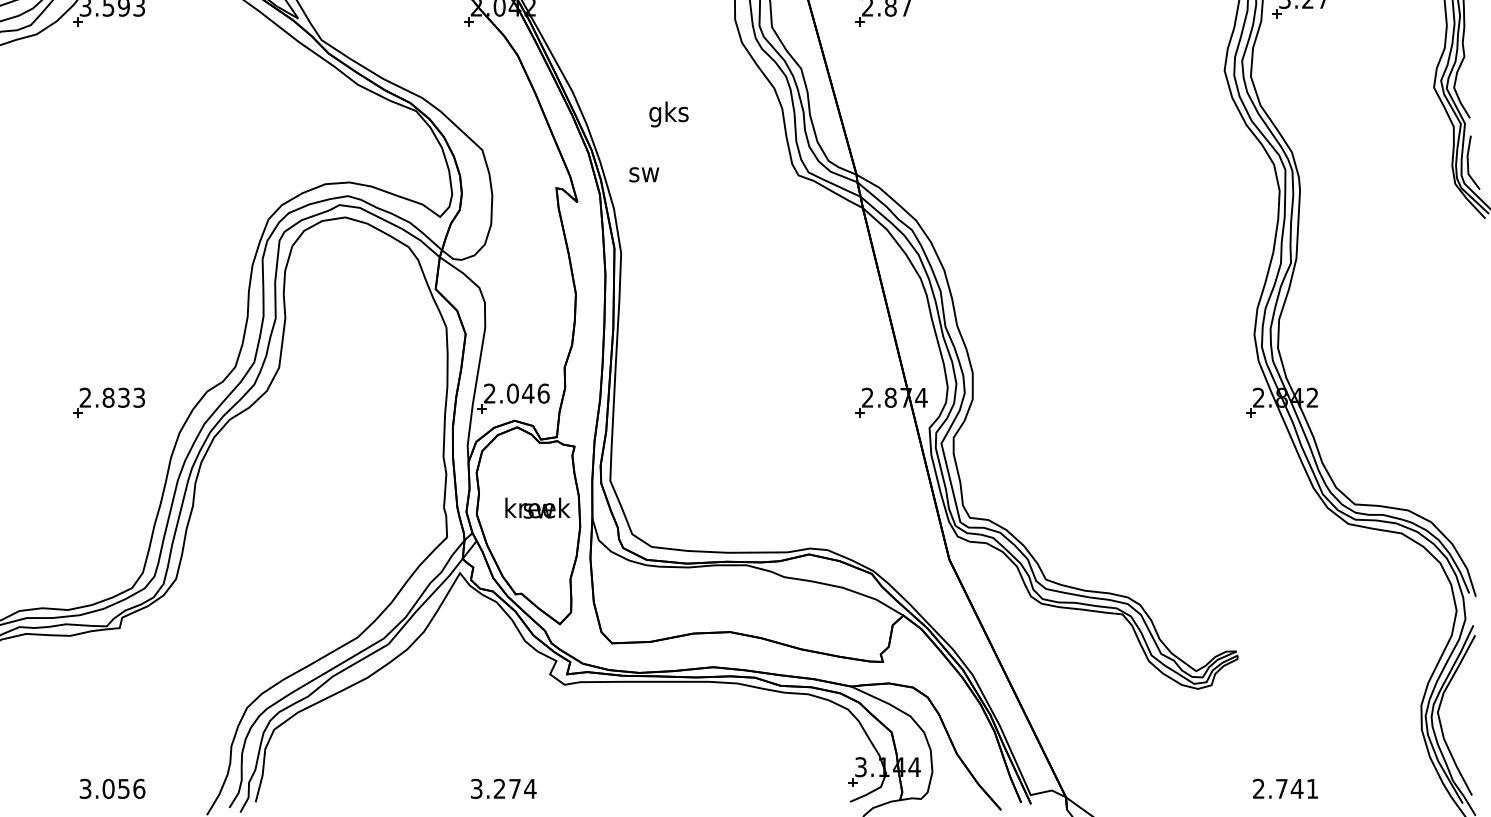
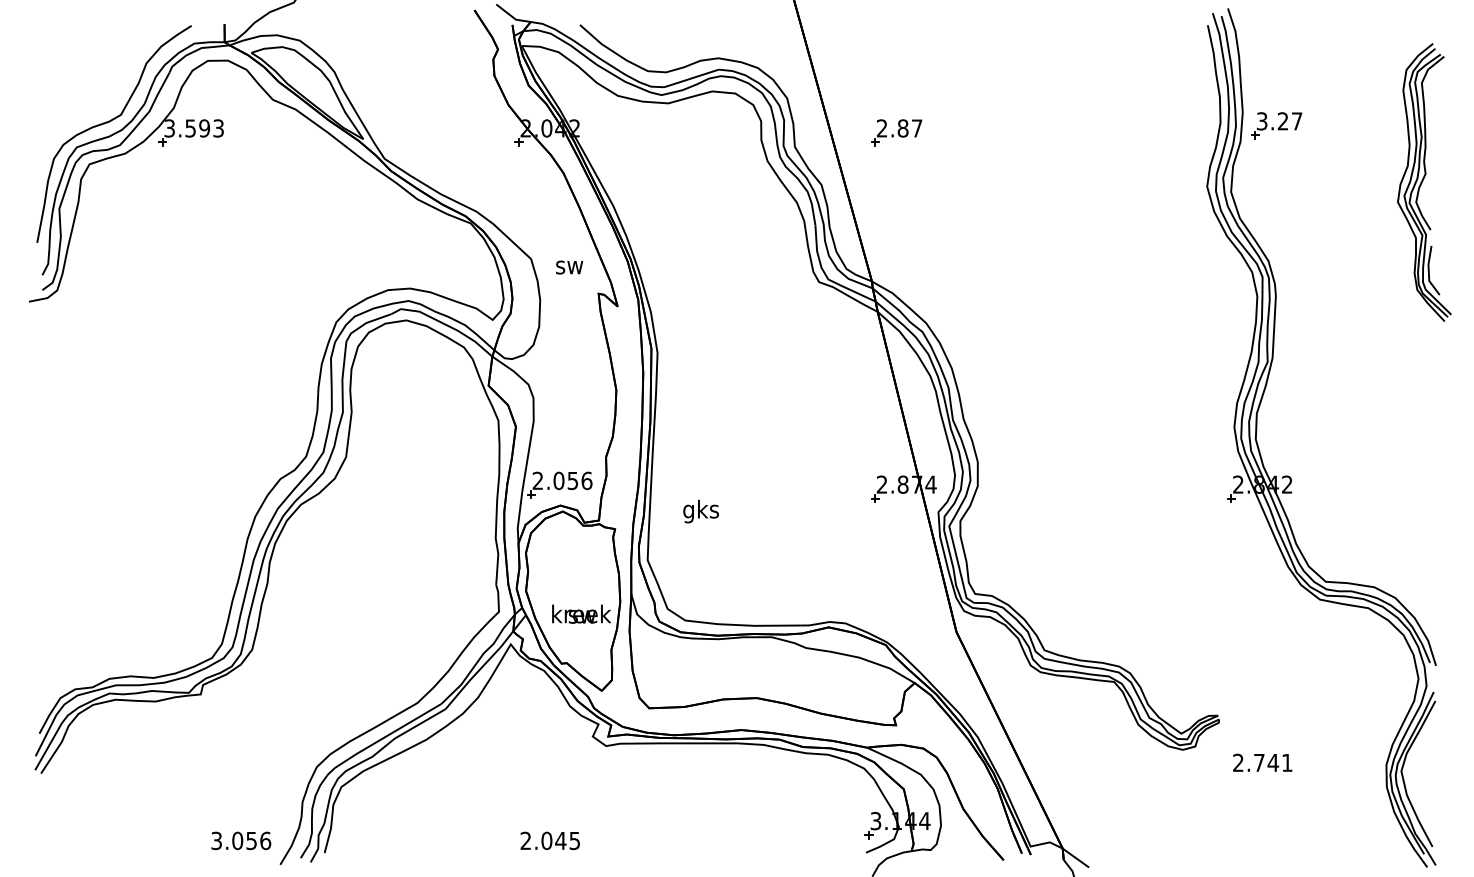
text: (668, 114) -> (700, 511), moved
text: (644, 174) -> (569, 267), moved
text: (527, 394) -> (572, 481), 2.046 -> 2.056
part: (108, 402) -> (190, 488), removed
text: (537, 507) -> (581, 613), moved
text: (112, 788) -> (241, 840), moved
text: (503, 788) -> (550, 840), 3.274 -> 2.045
text: (1285, 788) -> (1262, 762), moved

